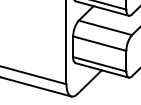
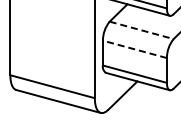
line: (106, 27) -> (142, 30), solid -> dashed
line: (99, 43) -> (134, 49), solid -> dashed

